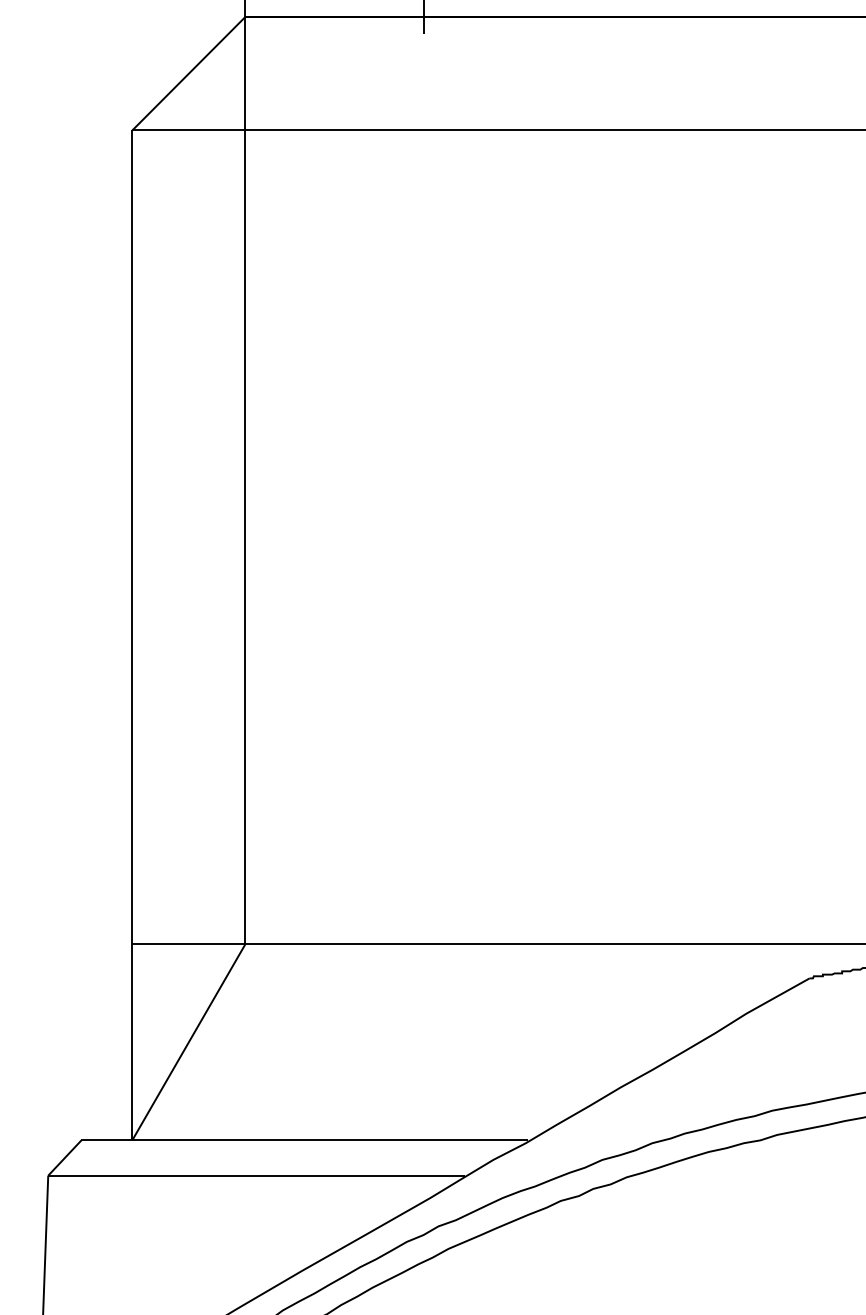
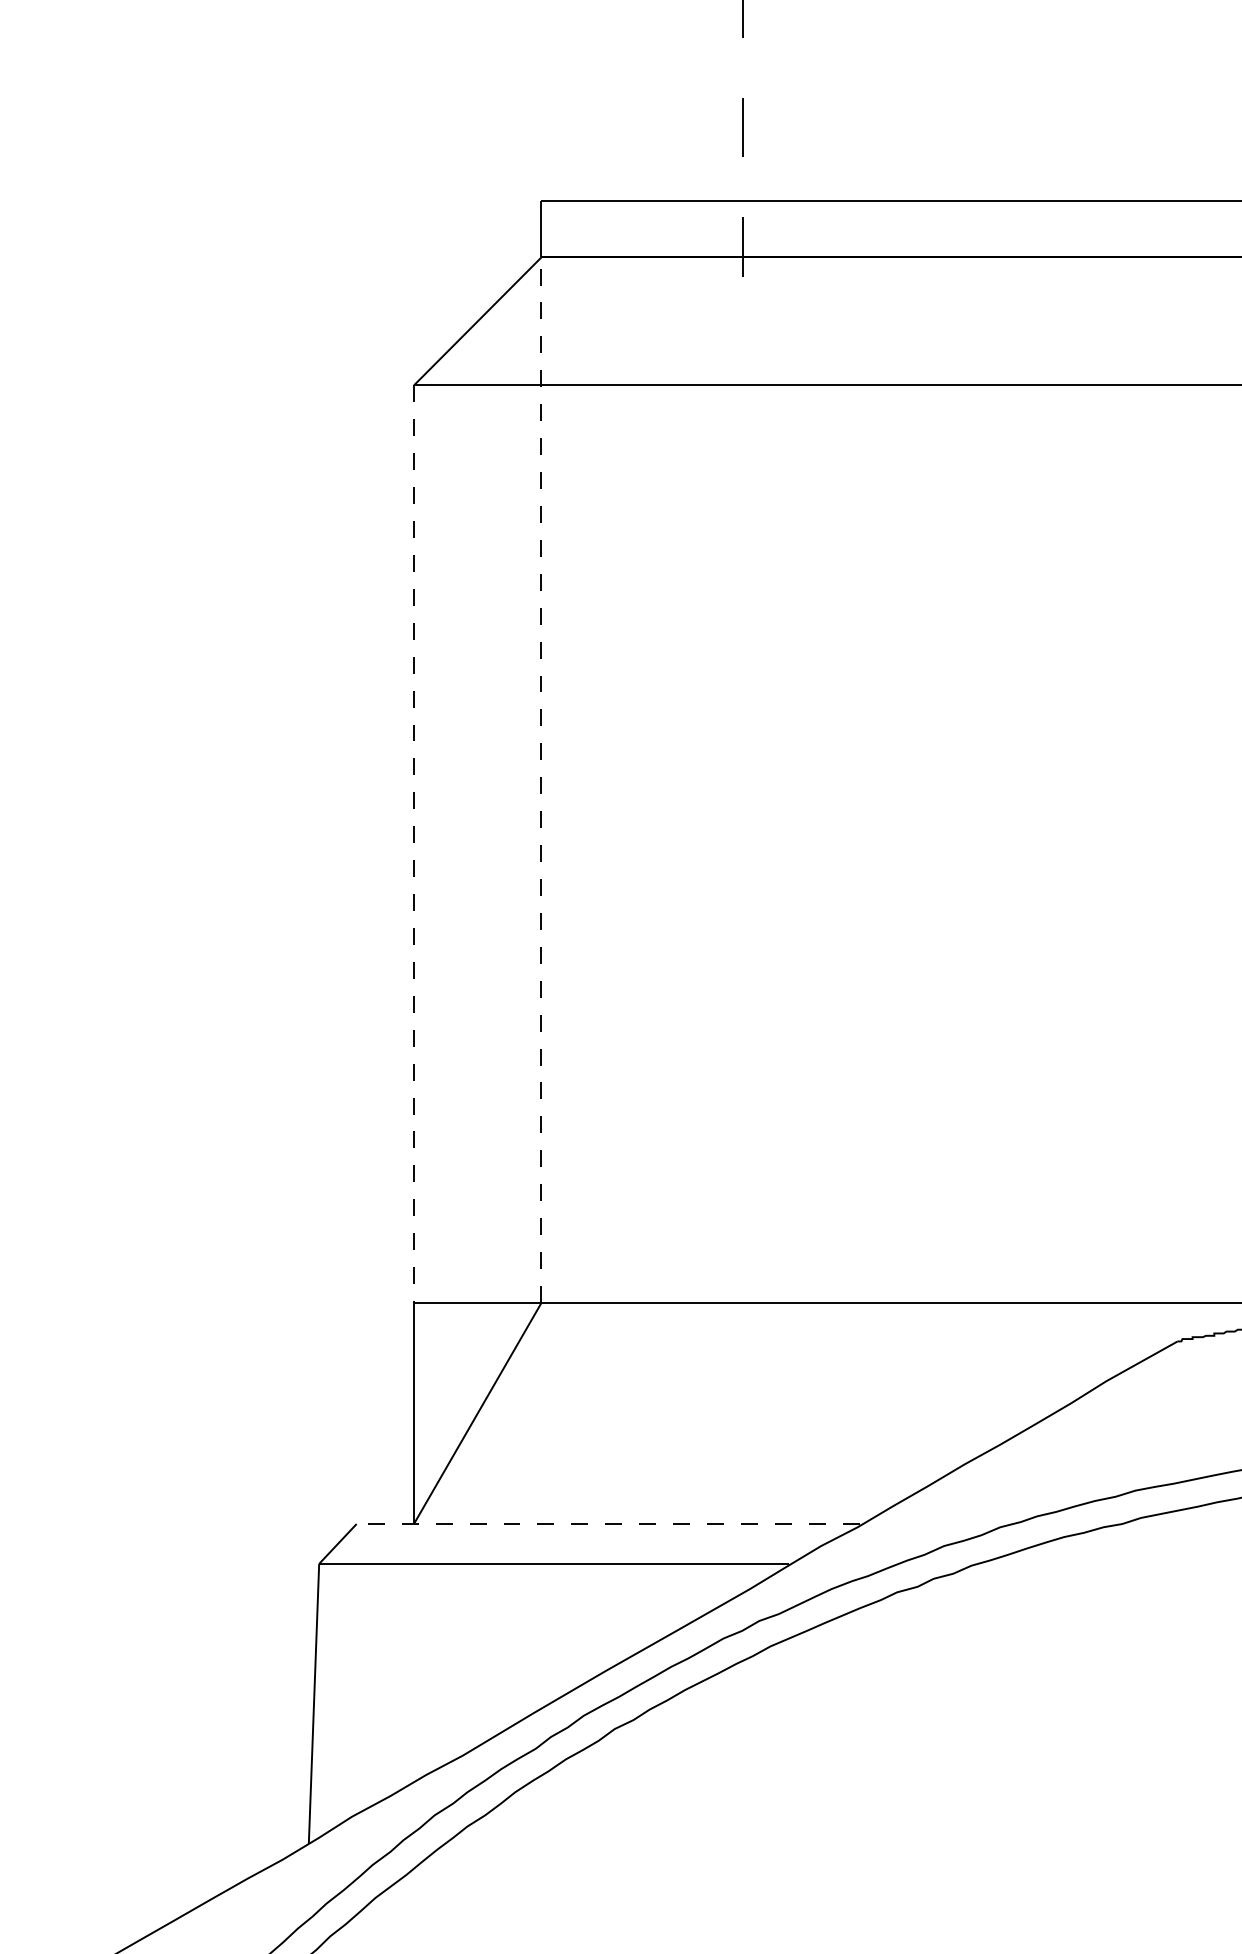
line: (245, 480) -> (541, 780), solid -> dashed
line: (131, 537) -> (413, 844), solid -> dashed
line: (303, 1140) -> (607, 1524), solid -> dashed

